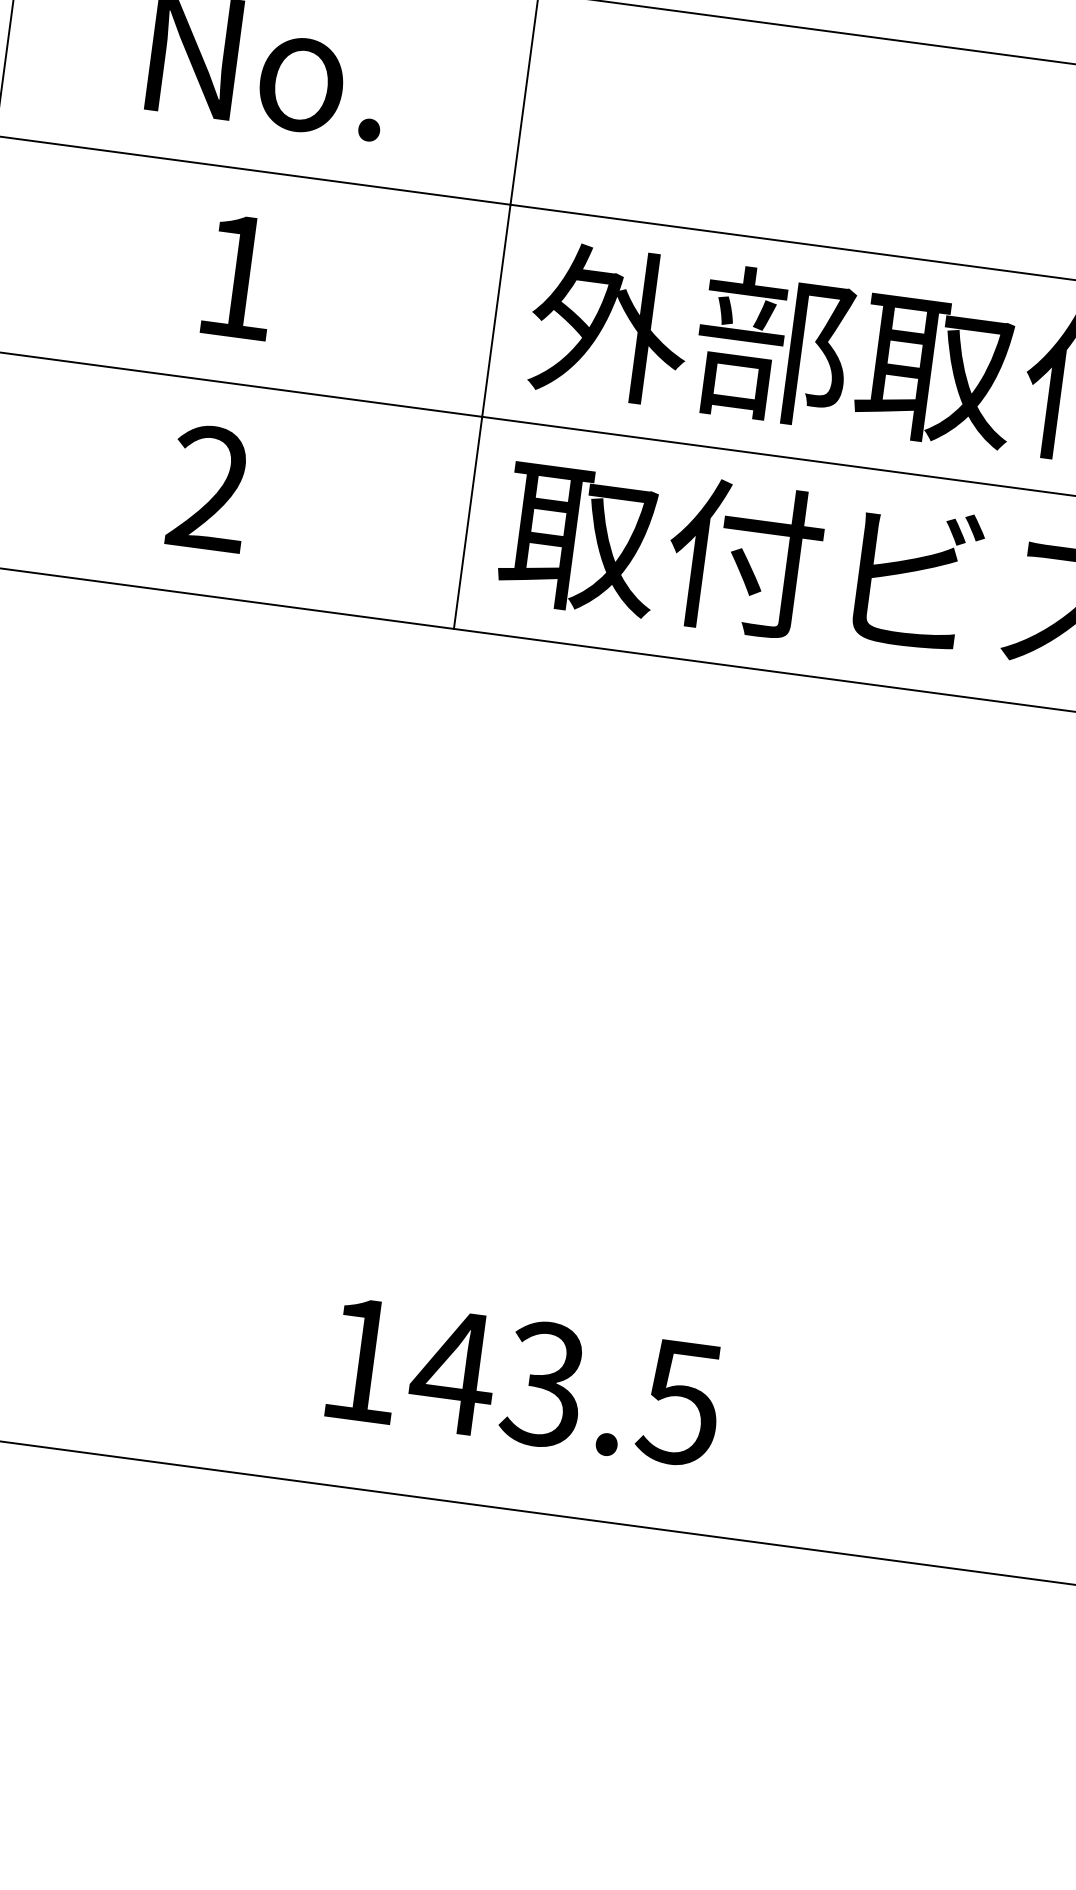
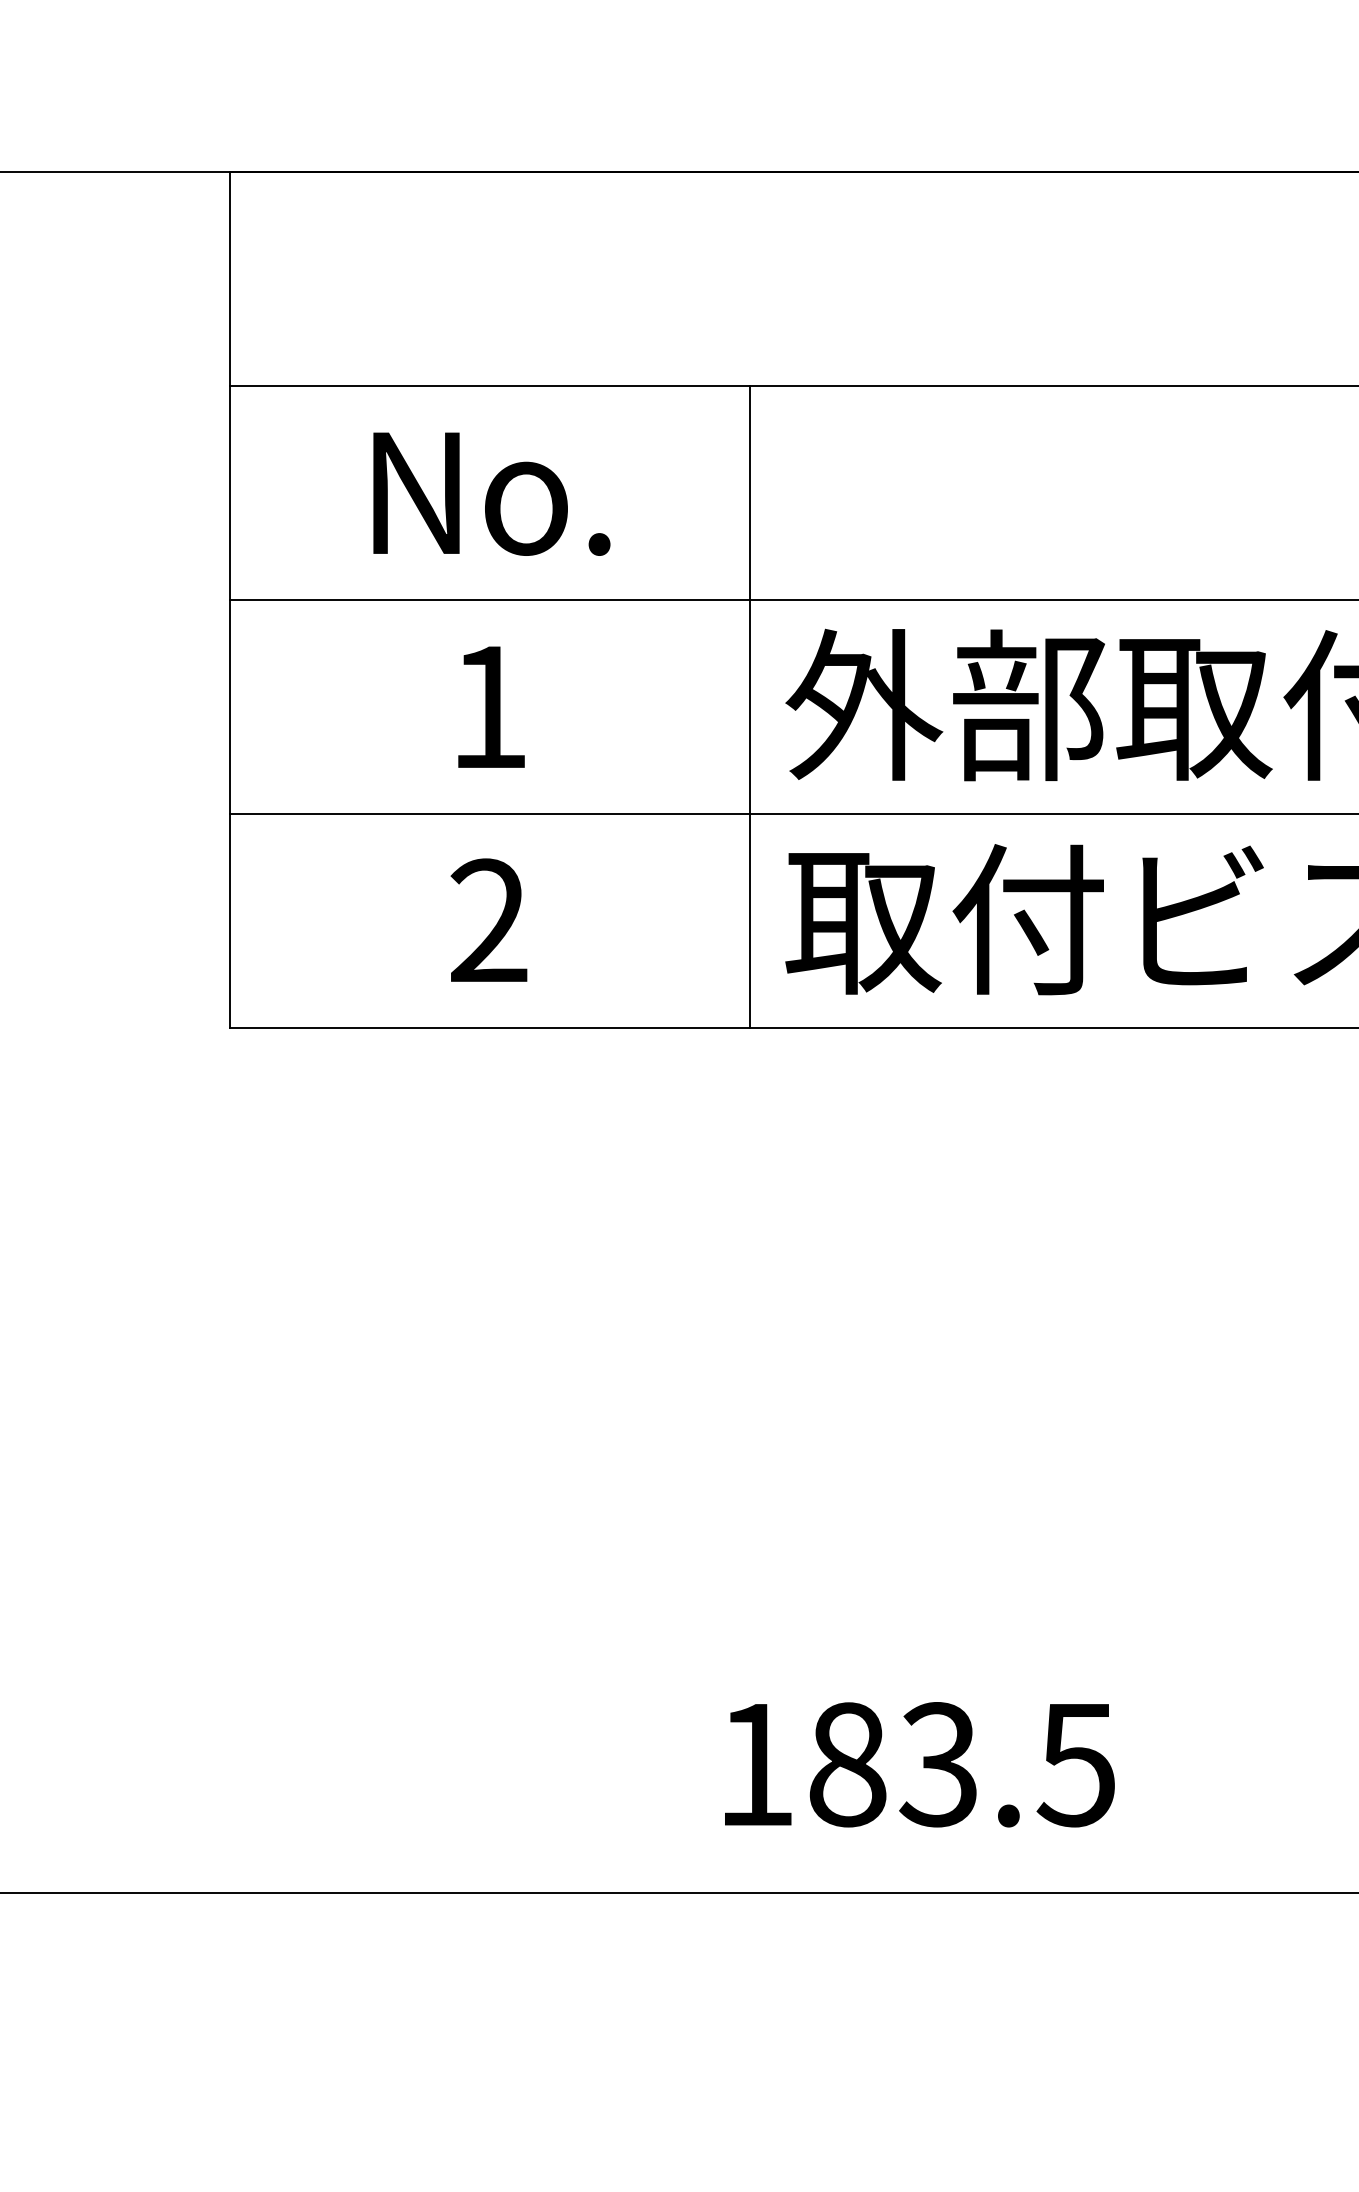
text: (452, 1372) -> (846, 1764), 143.5 -> 183.5

